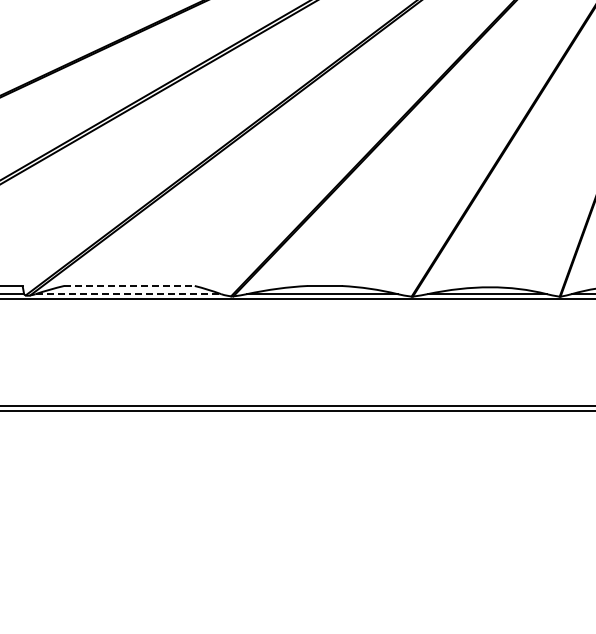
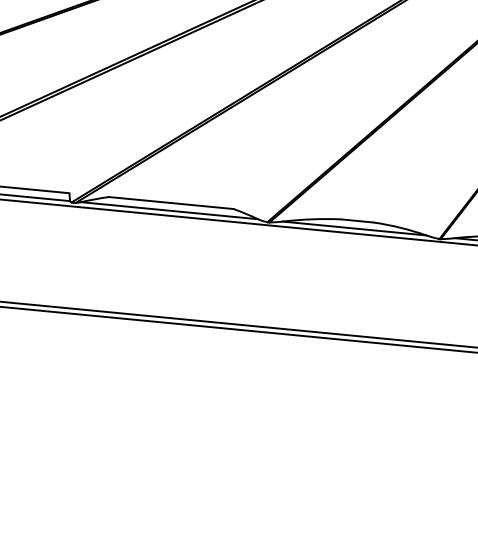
line: (130, 286) -> (172, 203), dashed -> solid
line: (128, 294) -> (169, 211), dashed -> solid

